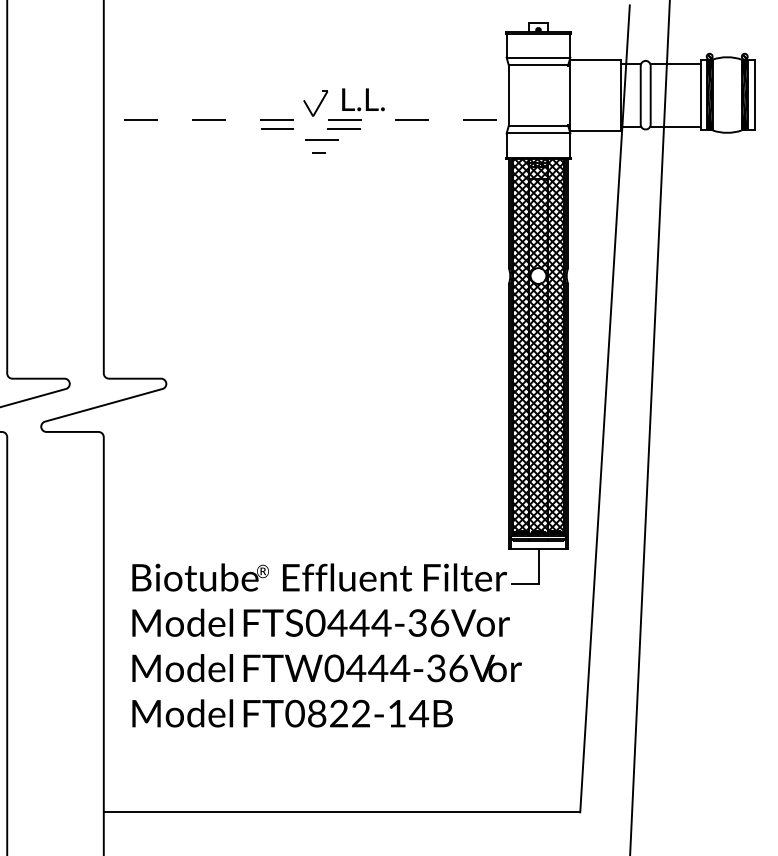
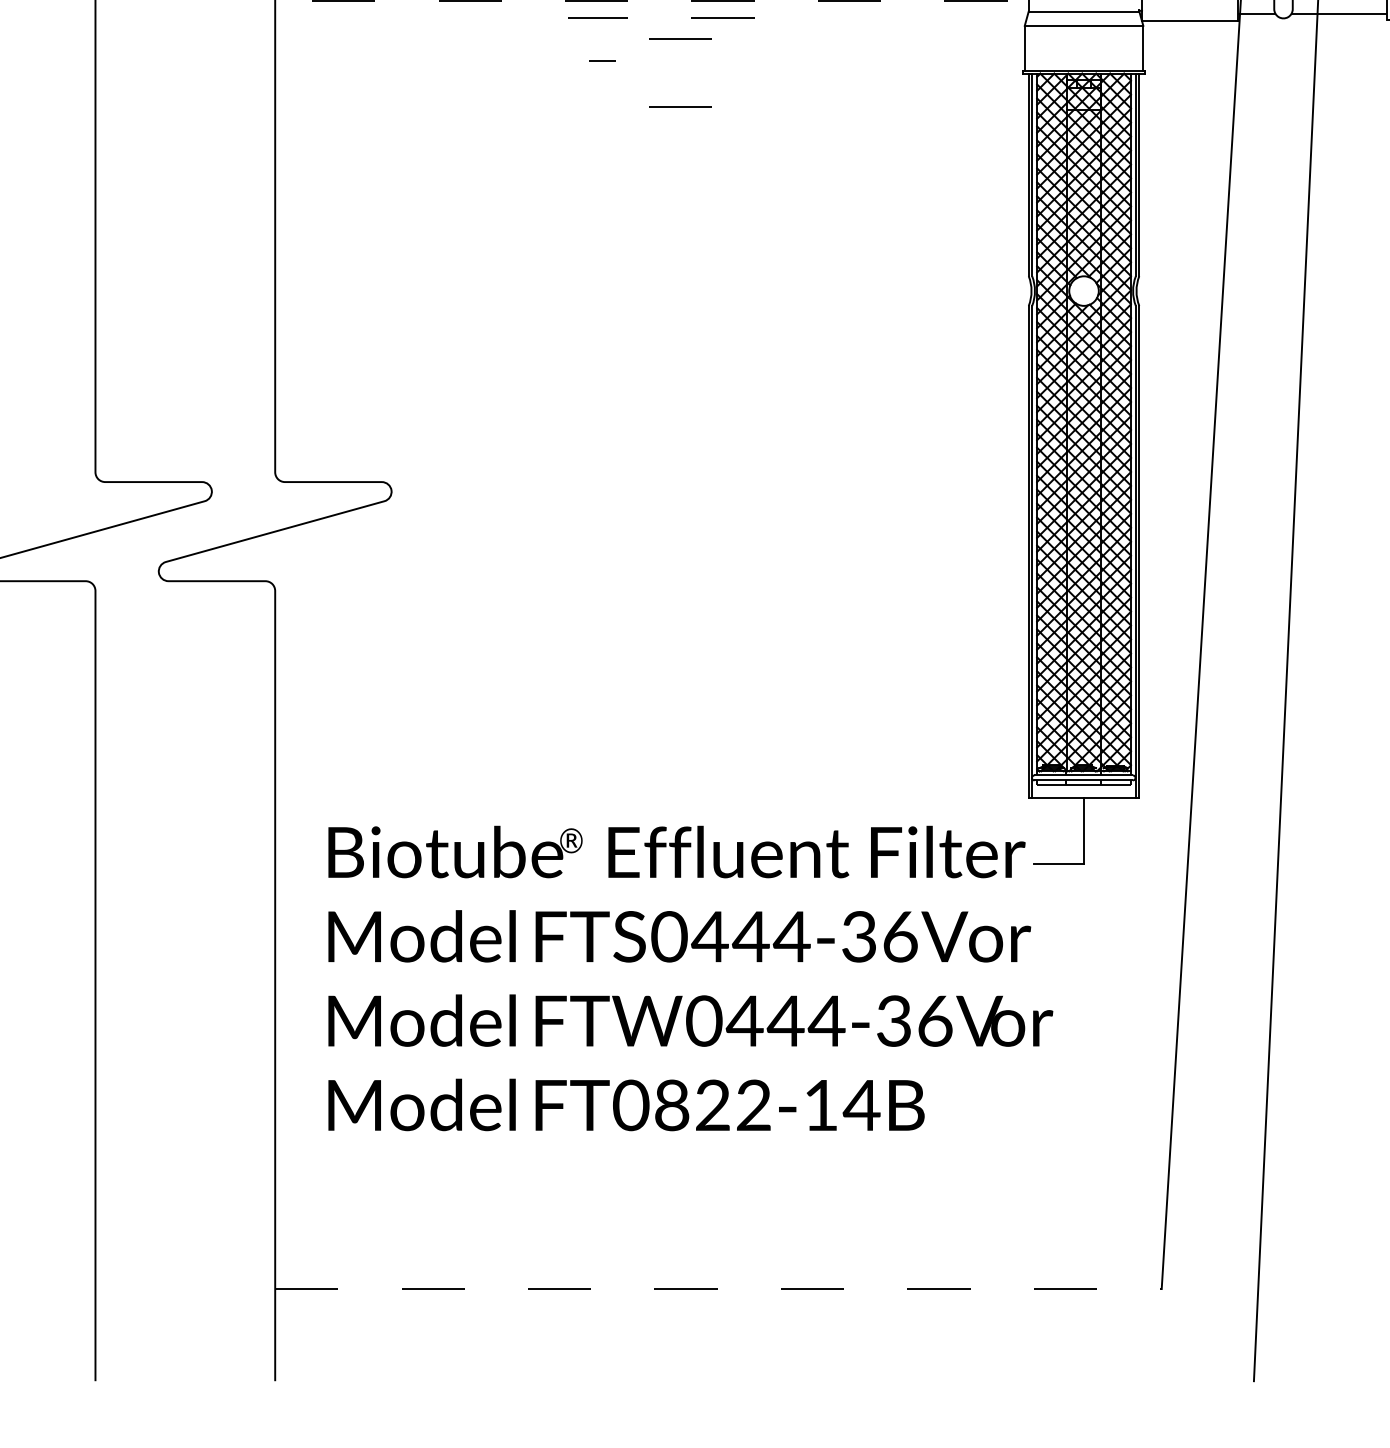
line: (318, 152) -> (602, 61), moved
line: (321, 176) -> (680, 105), added
line: (342, 812) -> (719, 1289), solid -> dashed

